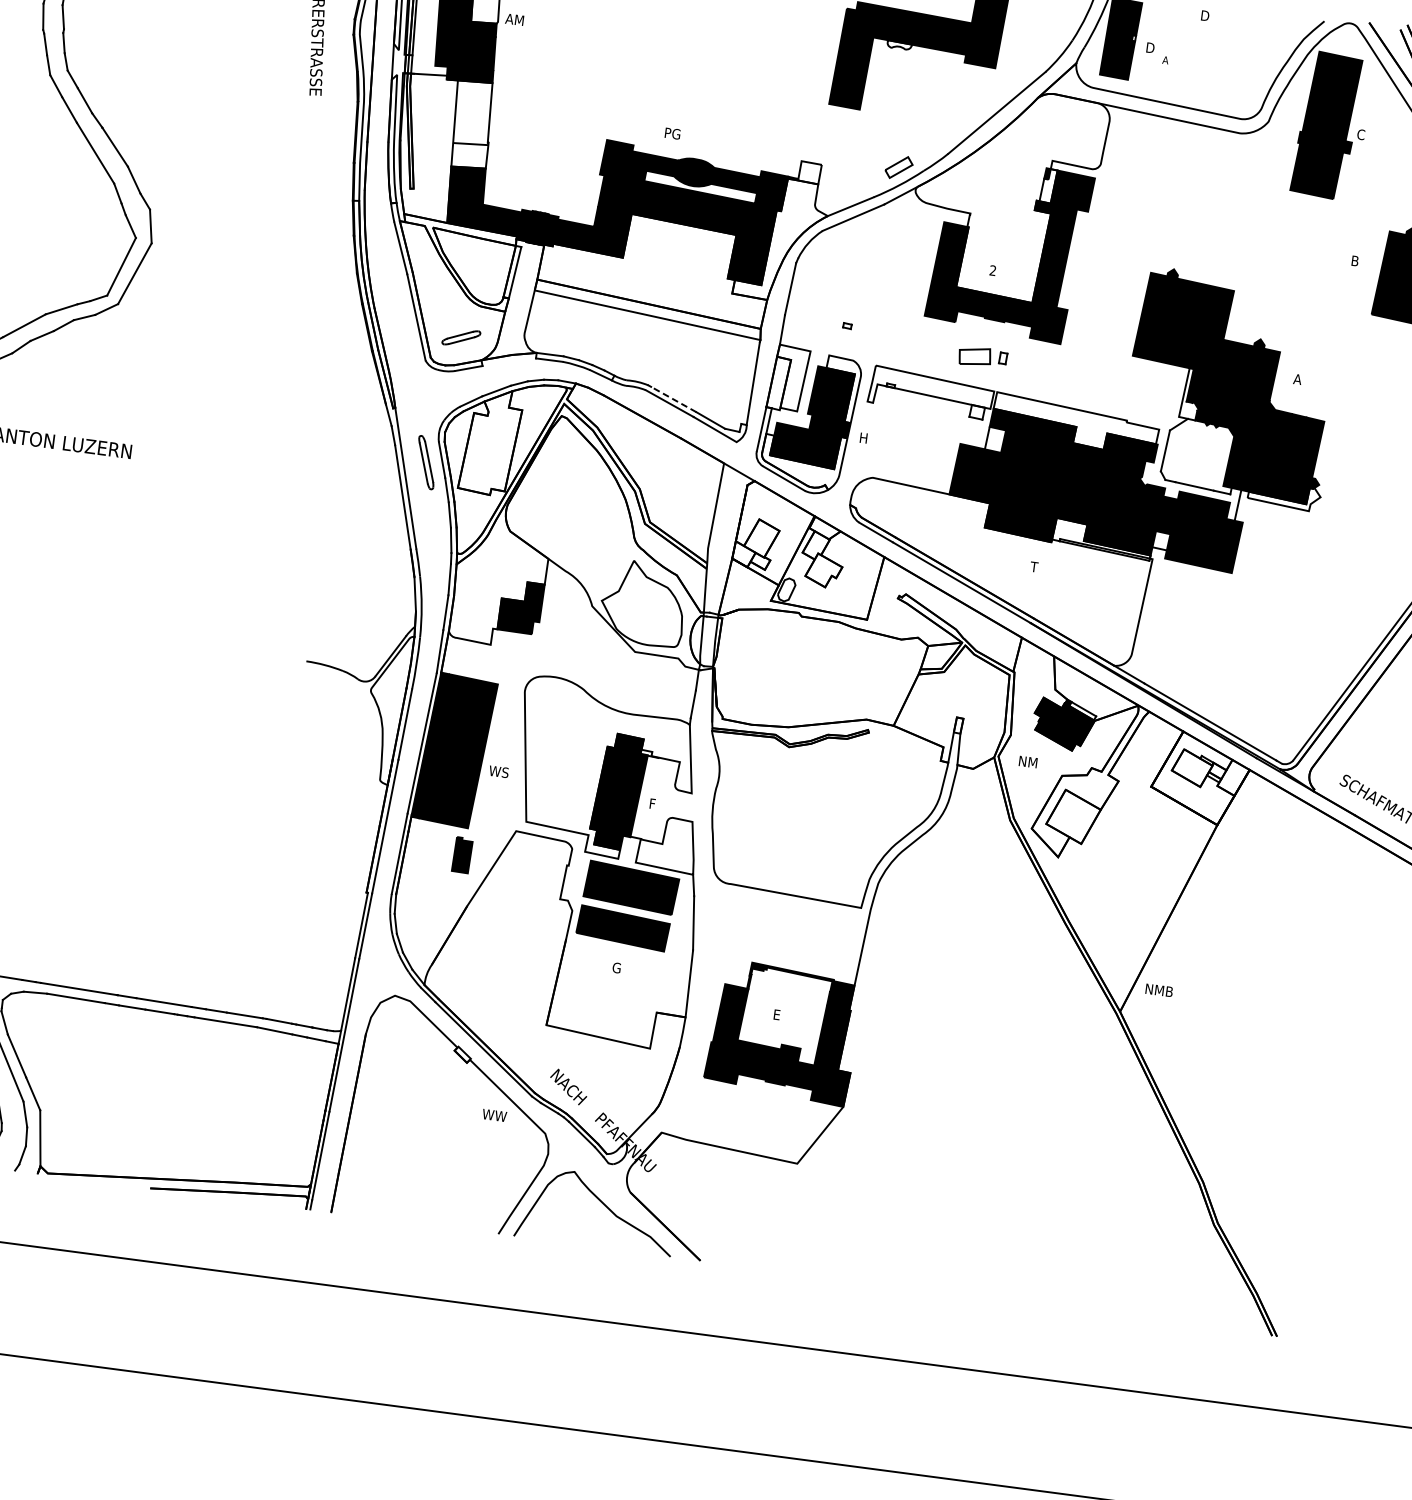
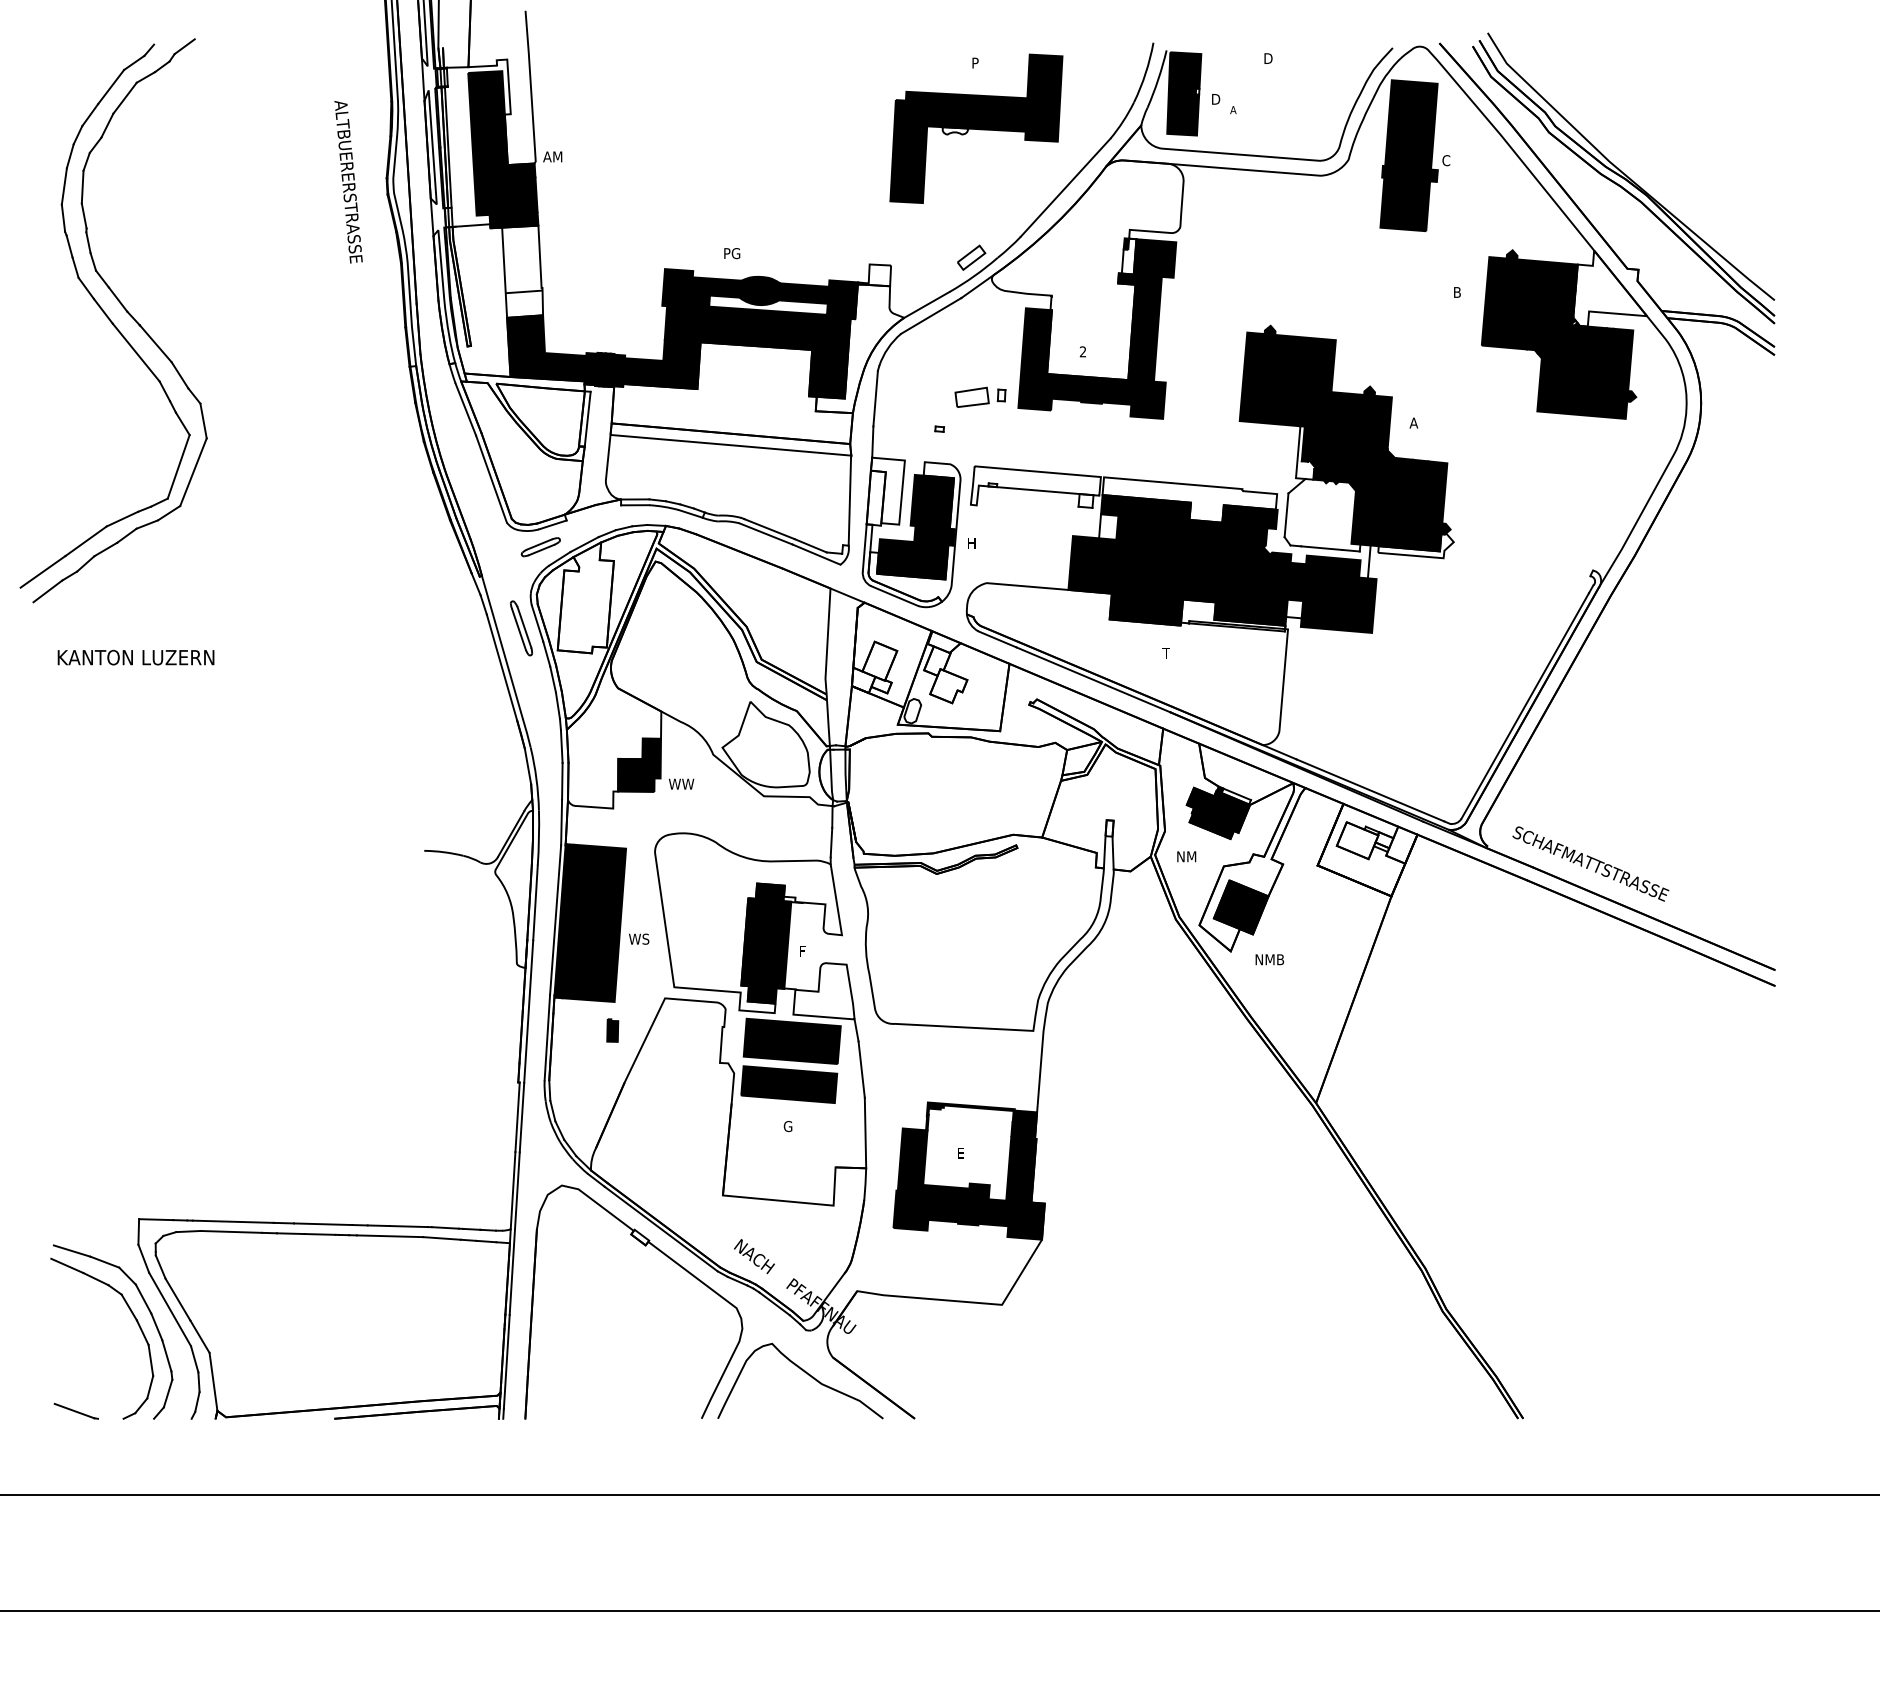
part: (460, 338) -> (540, 547), moved
part: (983, 356) -> (980, 396), moved
line: (673, 398) -> (769, 528), dashed -> solid
fill: (1072, 816) -> (1240, 907), added
part: (462, 855) -> (612, 1030), size x0.62
text: (1158, 990) -> (1269, 959), moved
text: (494, 1114) -> (681, 783), moved

